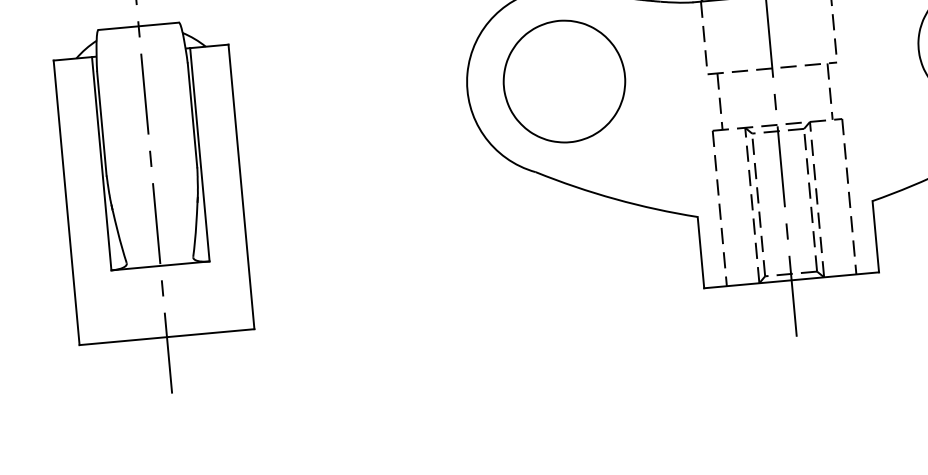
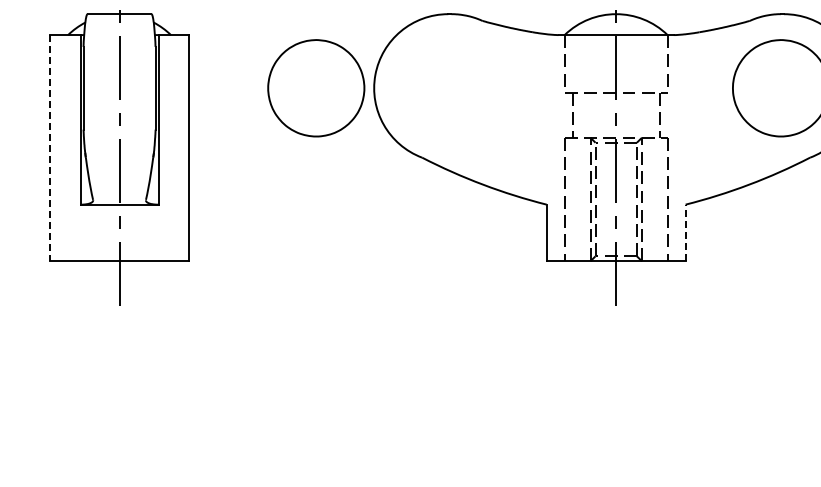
part: (564, 81) -> (316, 88), moved
line: (67, 203) -> (50, 148), solid -> dashed
line: (875, 236) -> (685, 232), solid -> dashed

